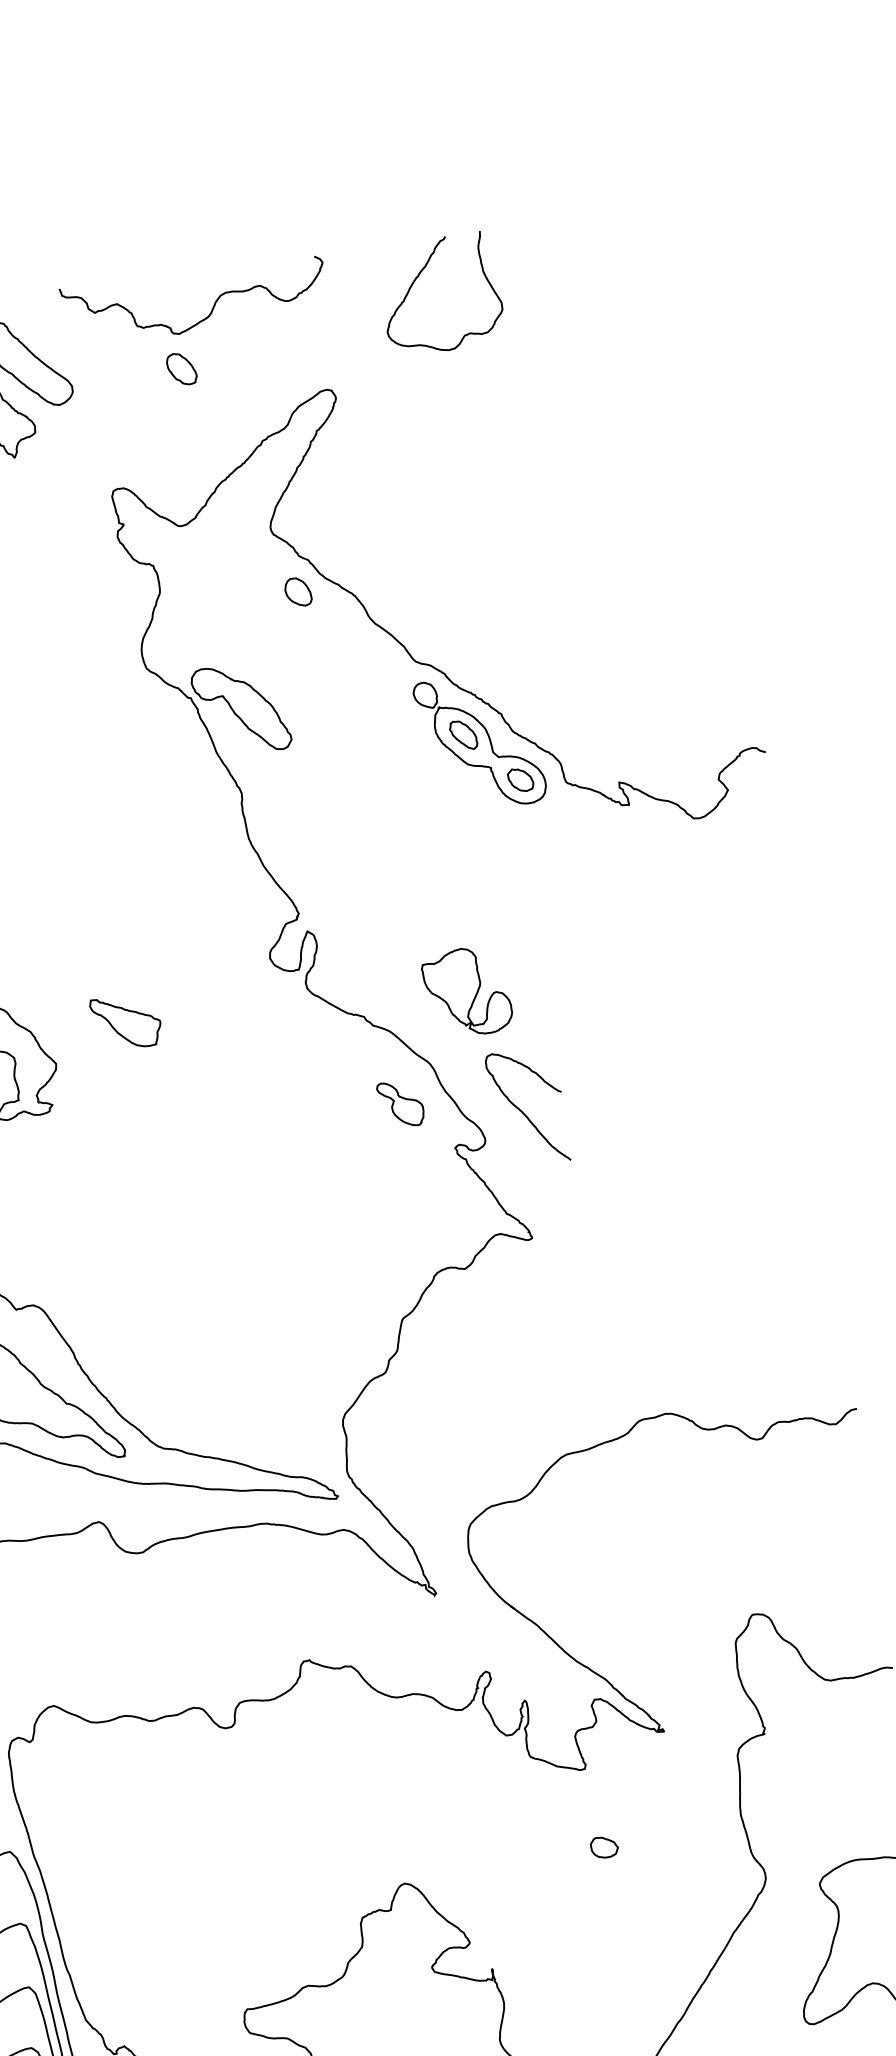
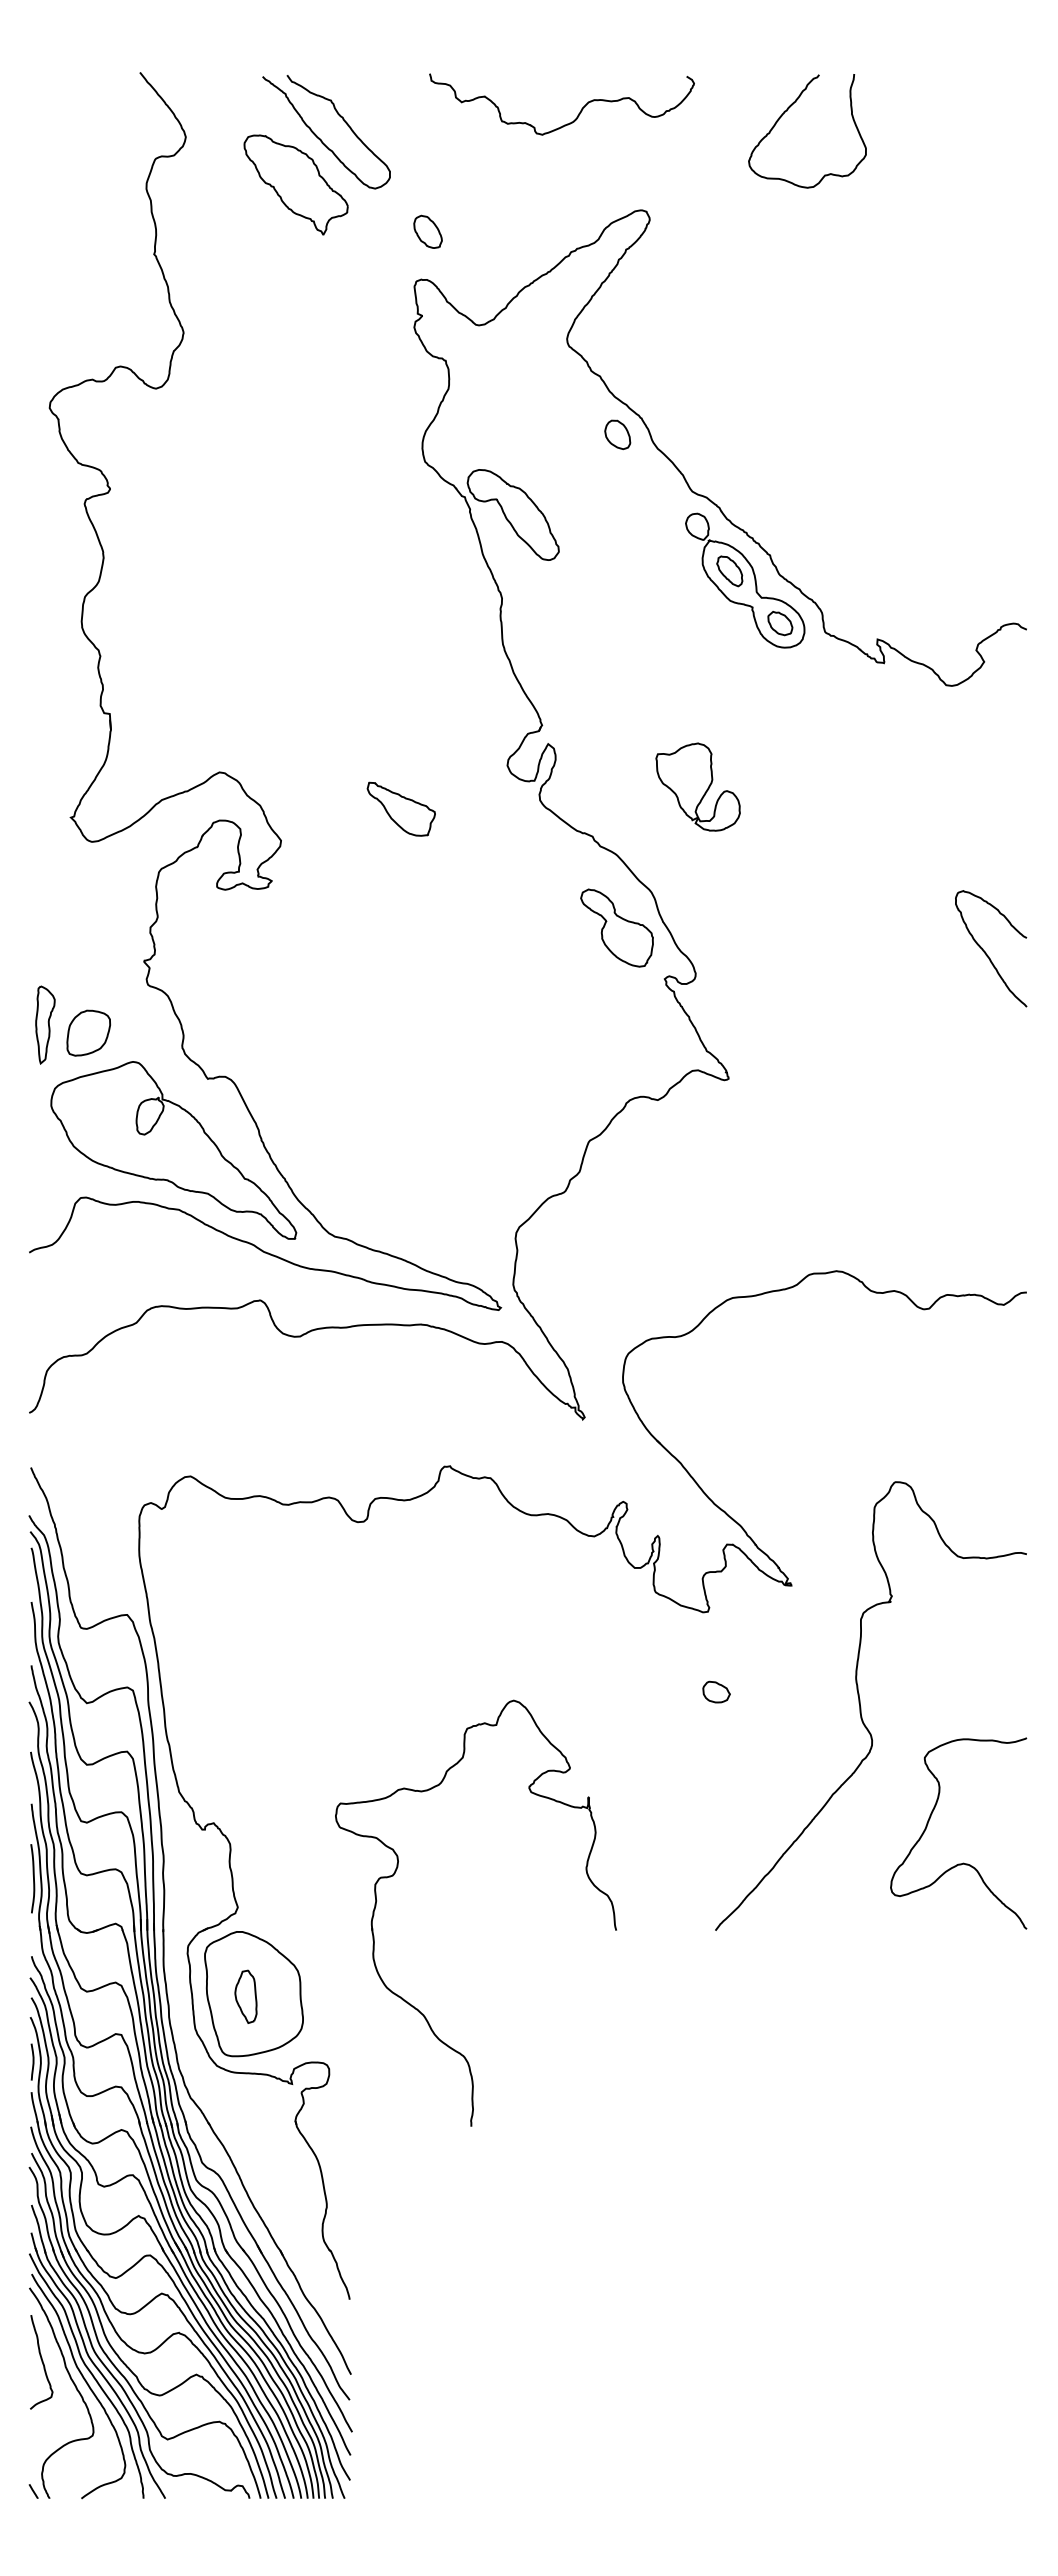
curve: (418, 277) -> (787, 111), moved
curve: (212, 307) -> (578, 113), moved
part: (181, 368) -> (427, 231), moved
part: (297, 591) -> (617, 434), moved
part: (466, 991) -> (697, 786), moved
part: (125, 1021) -> (400, 808), moved
part: (400, 1103) -> (616, 927), size x1.67
curve: (523, 1111) -> (986, 952), moved

